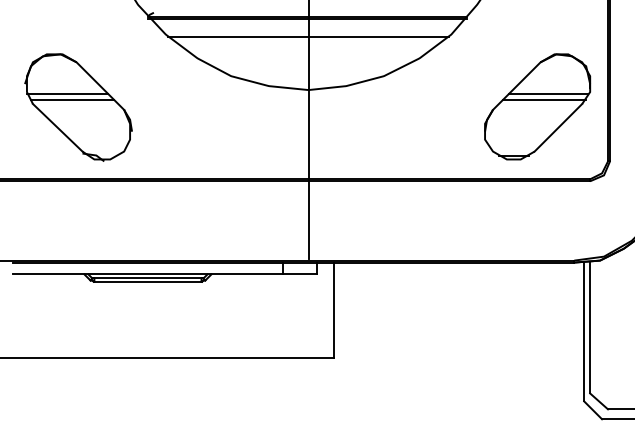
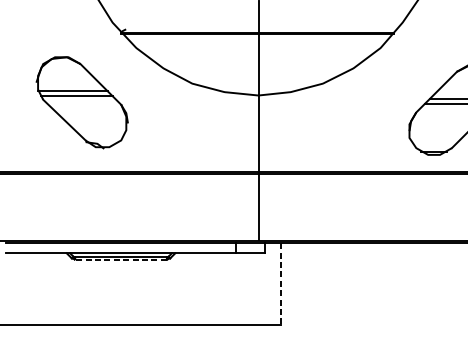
line: (308, 36) -> (258, 49), removed
part: (78, 107) -> (82, 102), moved
line: (147, 282) -> (120, 260), solid -> dashed
line: (334, 310) -> (280, 284), solid -> dashed

